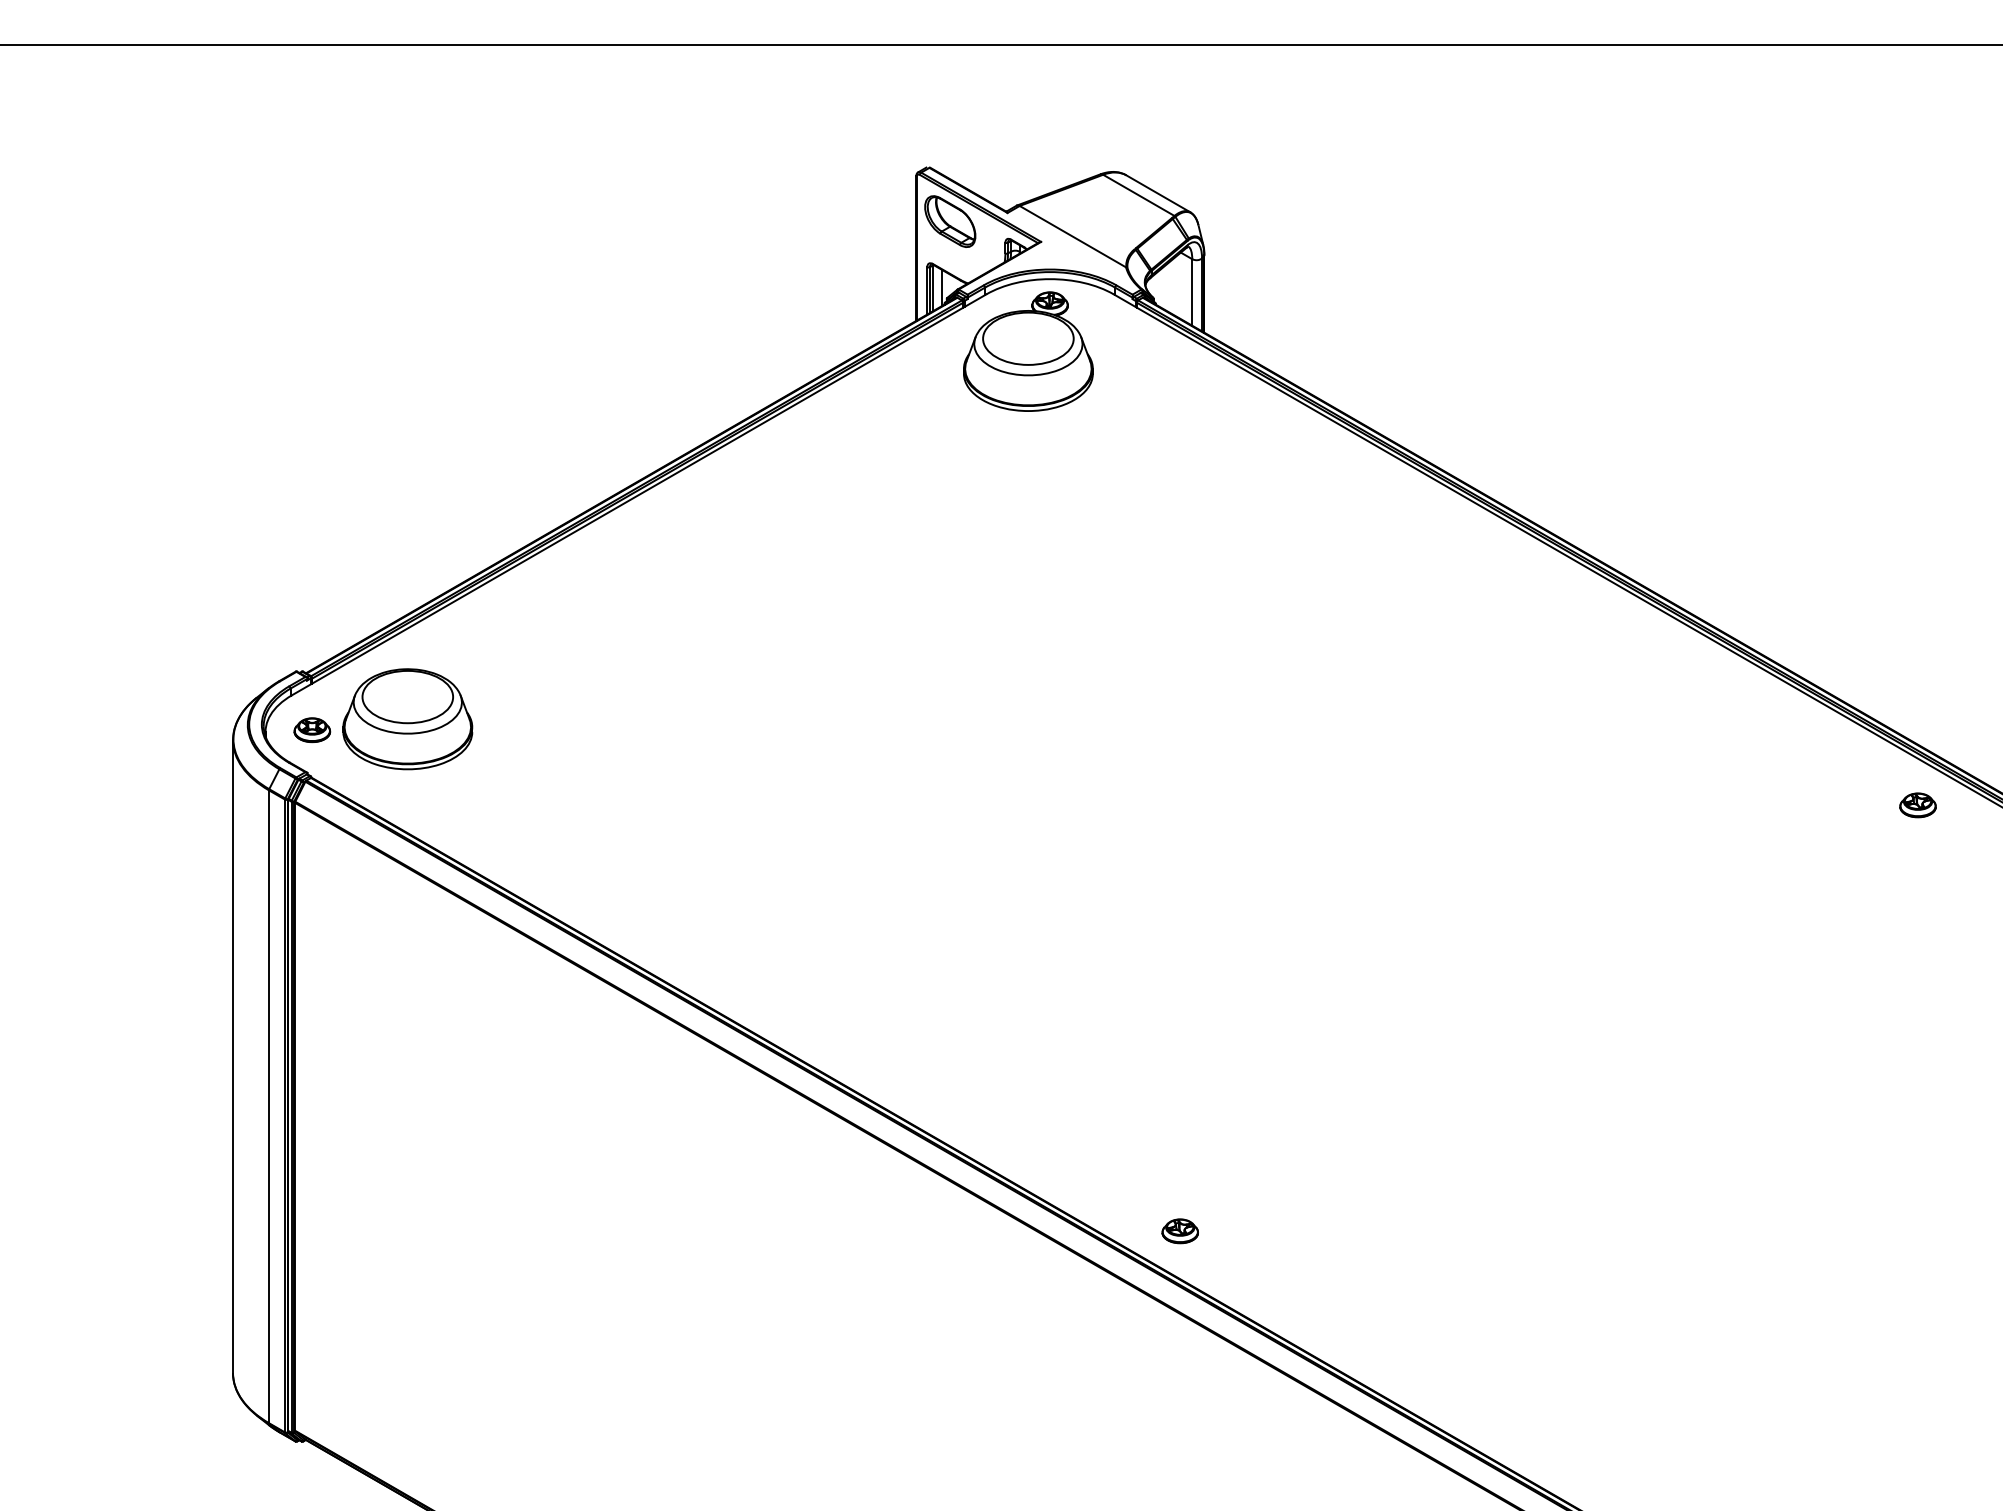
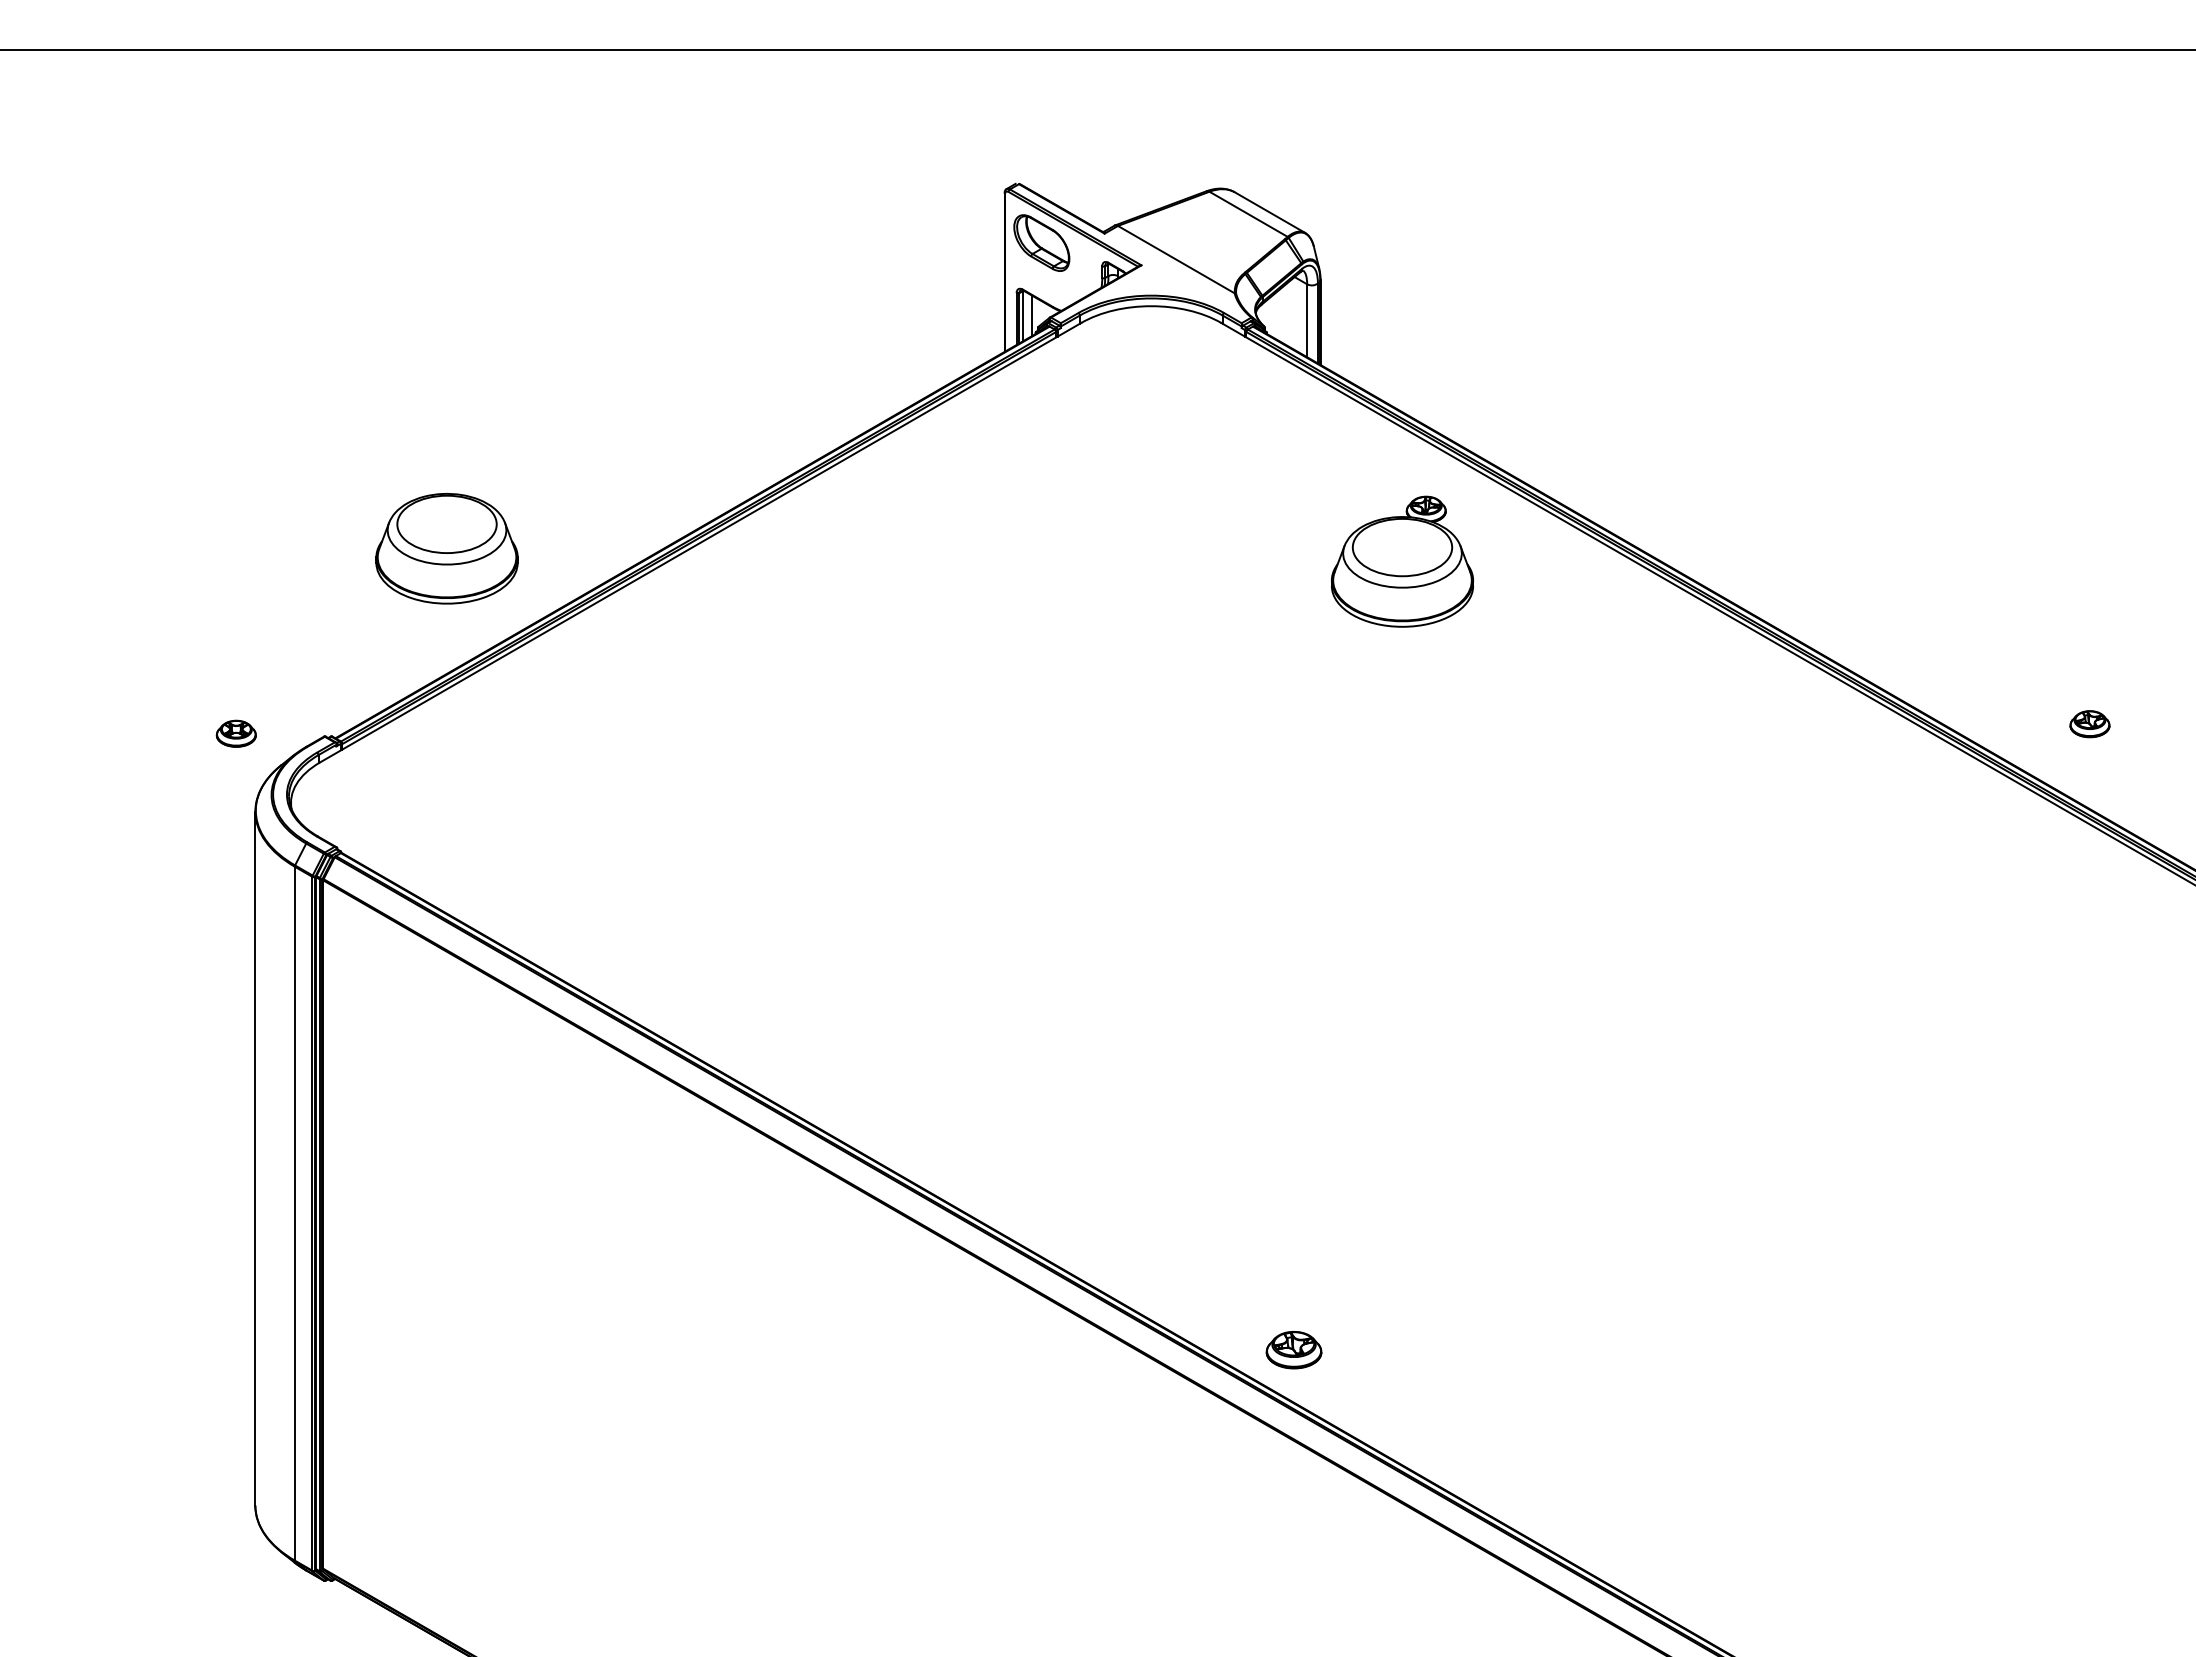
part: (1028, 351) -> (1402, 561), moved
part: (407, 719) -> (446, 548), moved
part: (311, 729) -> (235, 733), moved
part: (1917, 805) -> (2089, 724), moved
part: (1179, 1231) -> (1293, 1350), size x1.4

